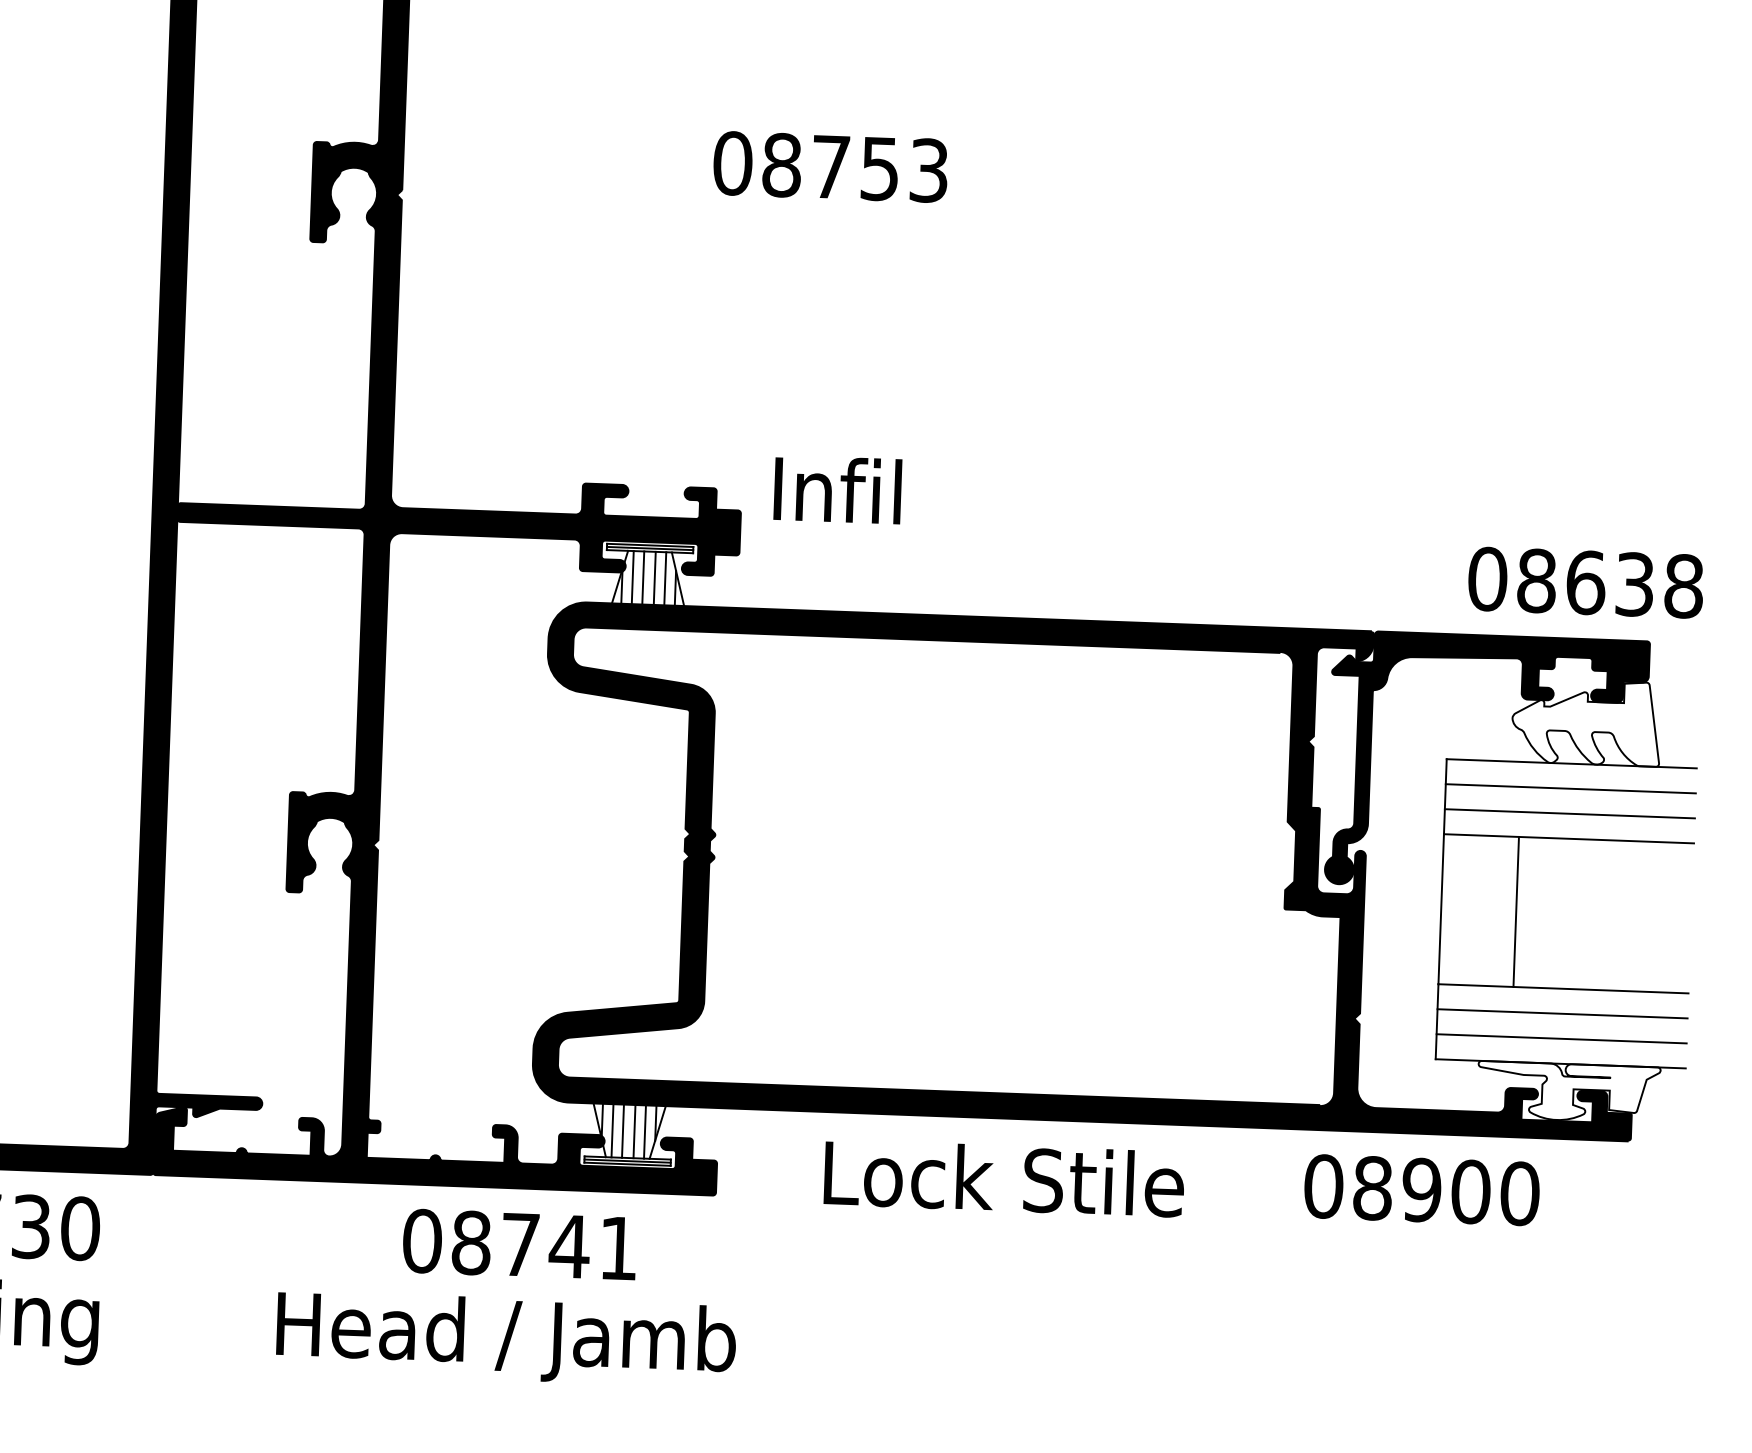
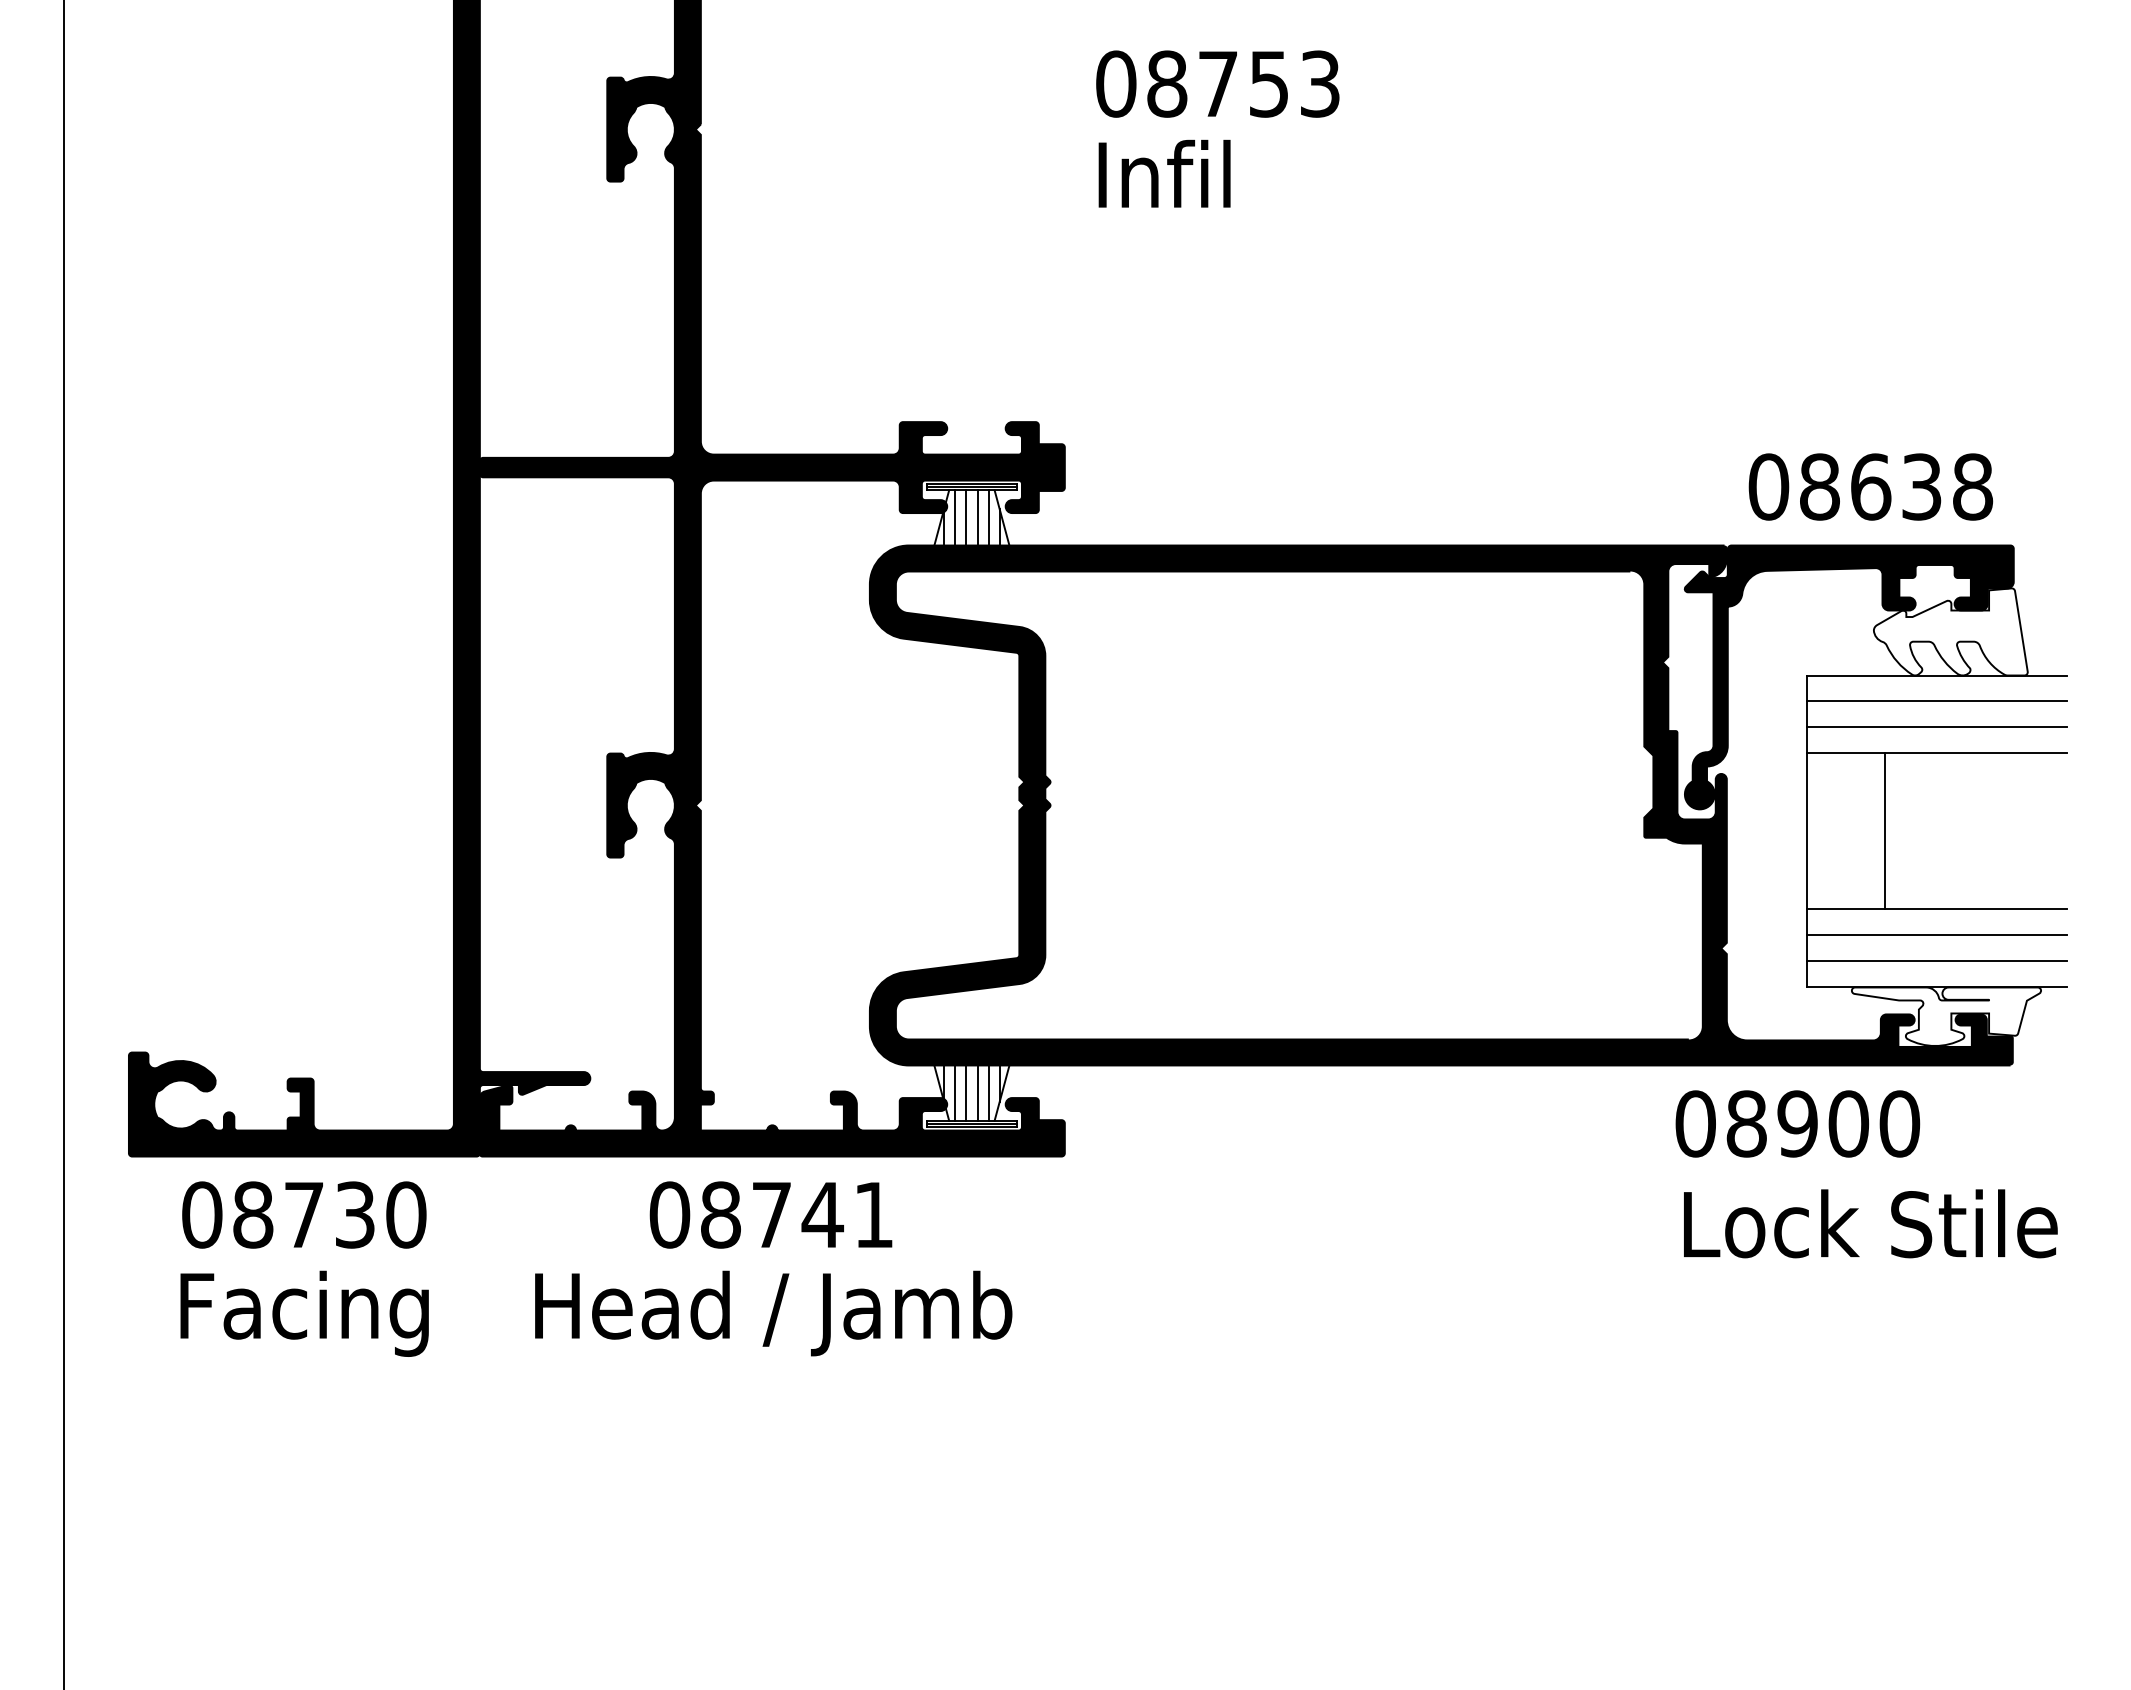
text: (830, 166) -> (1217, 83), moved
text: (837, 489) -> (1164, 173), moved
text: (1585, 582) -> (1870, 486), moved
text: (1004, 1178) -> (1870, 1223), moved
text: (519, 1244) -> (770, 1214), moved
text: (506, 1339) -> (773, 1313), moved

